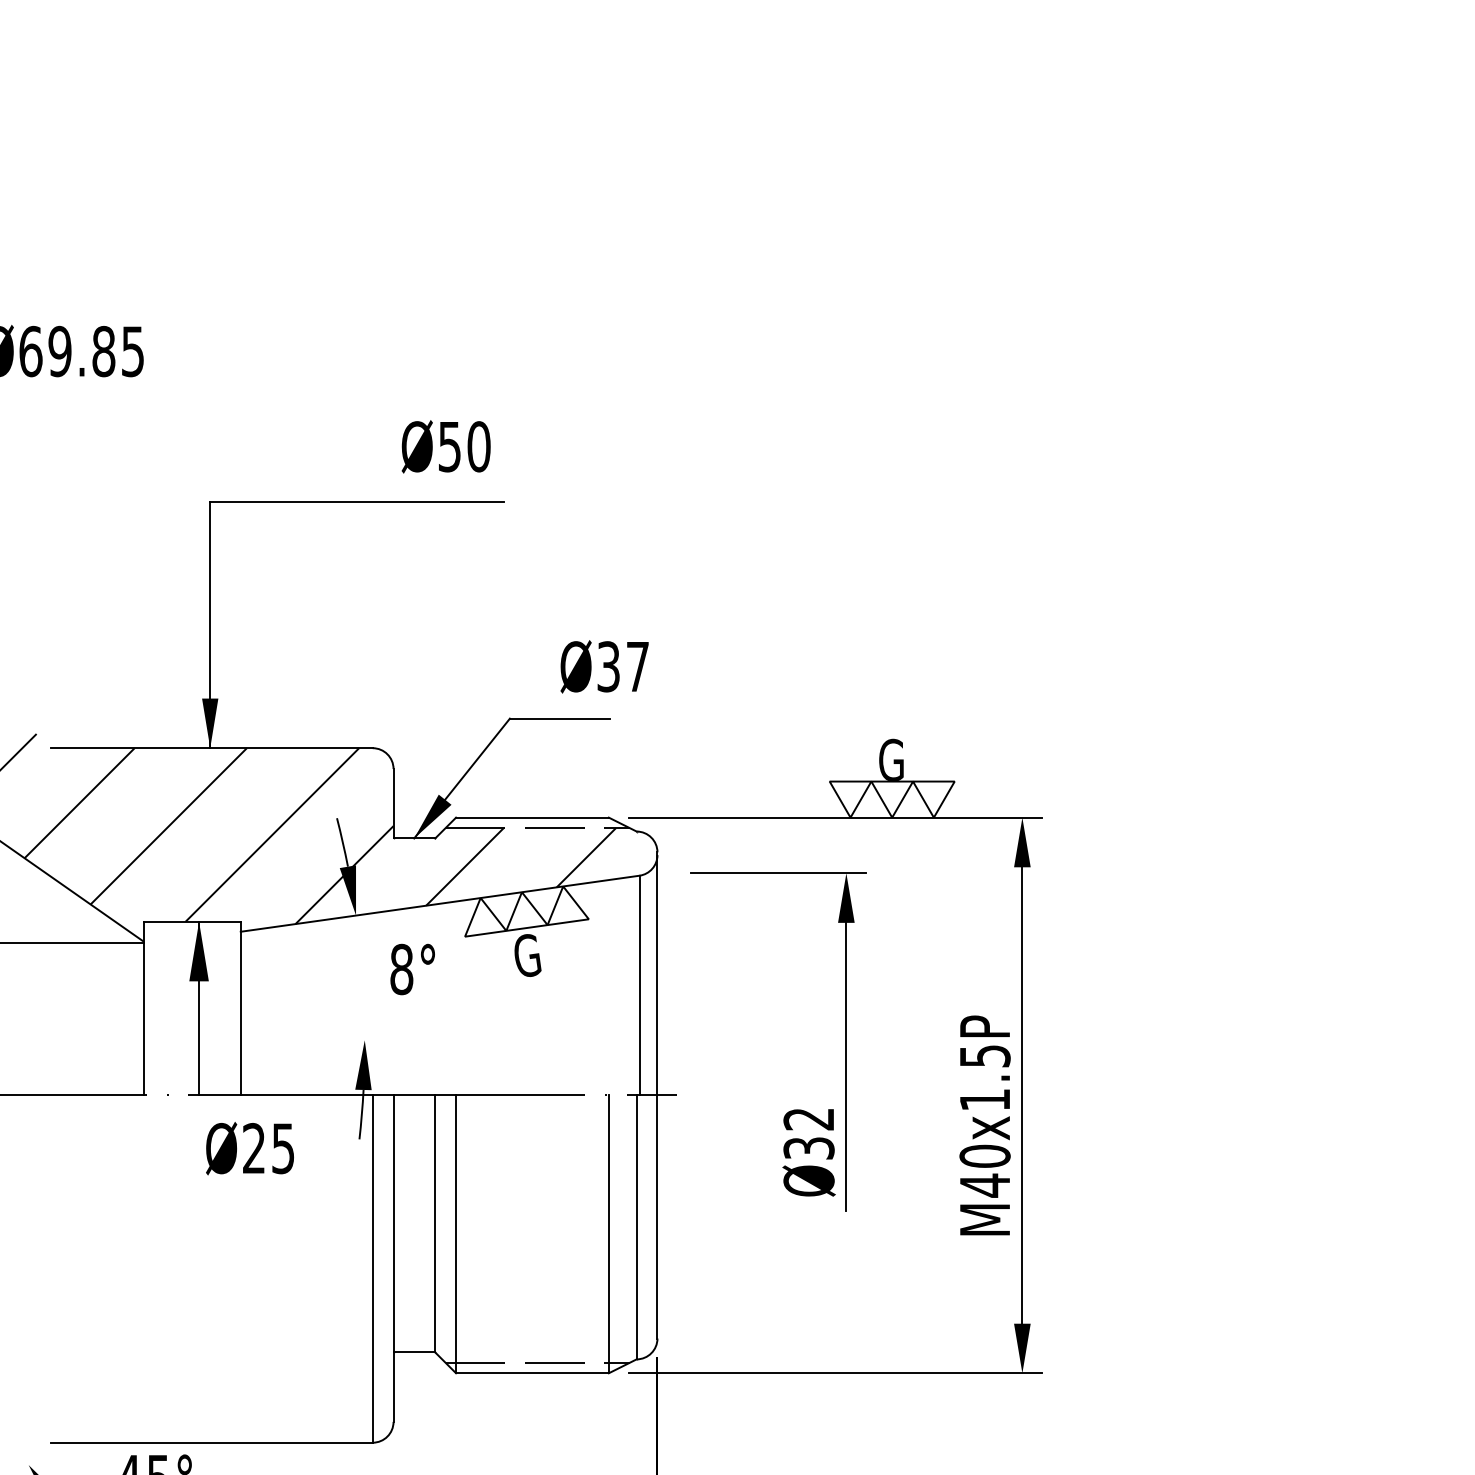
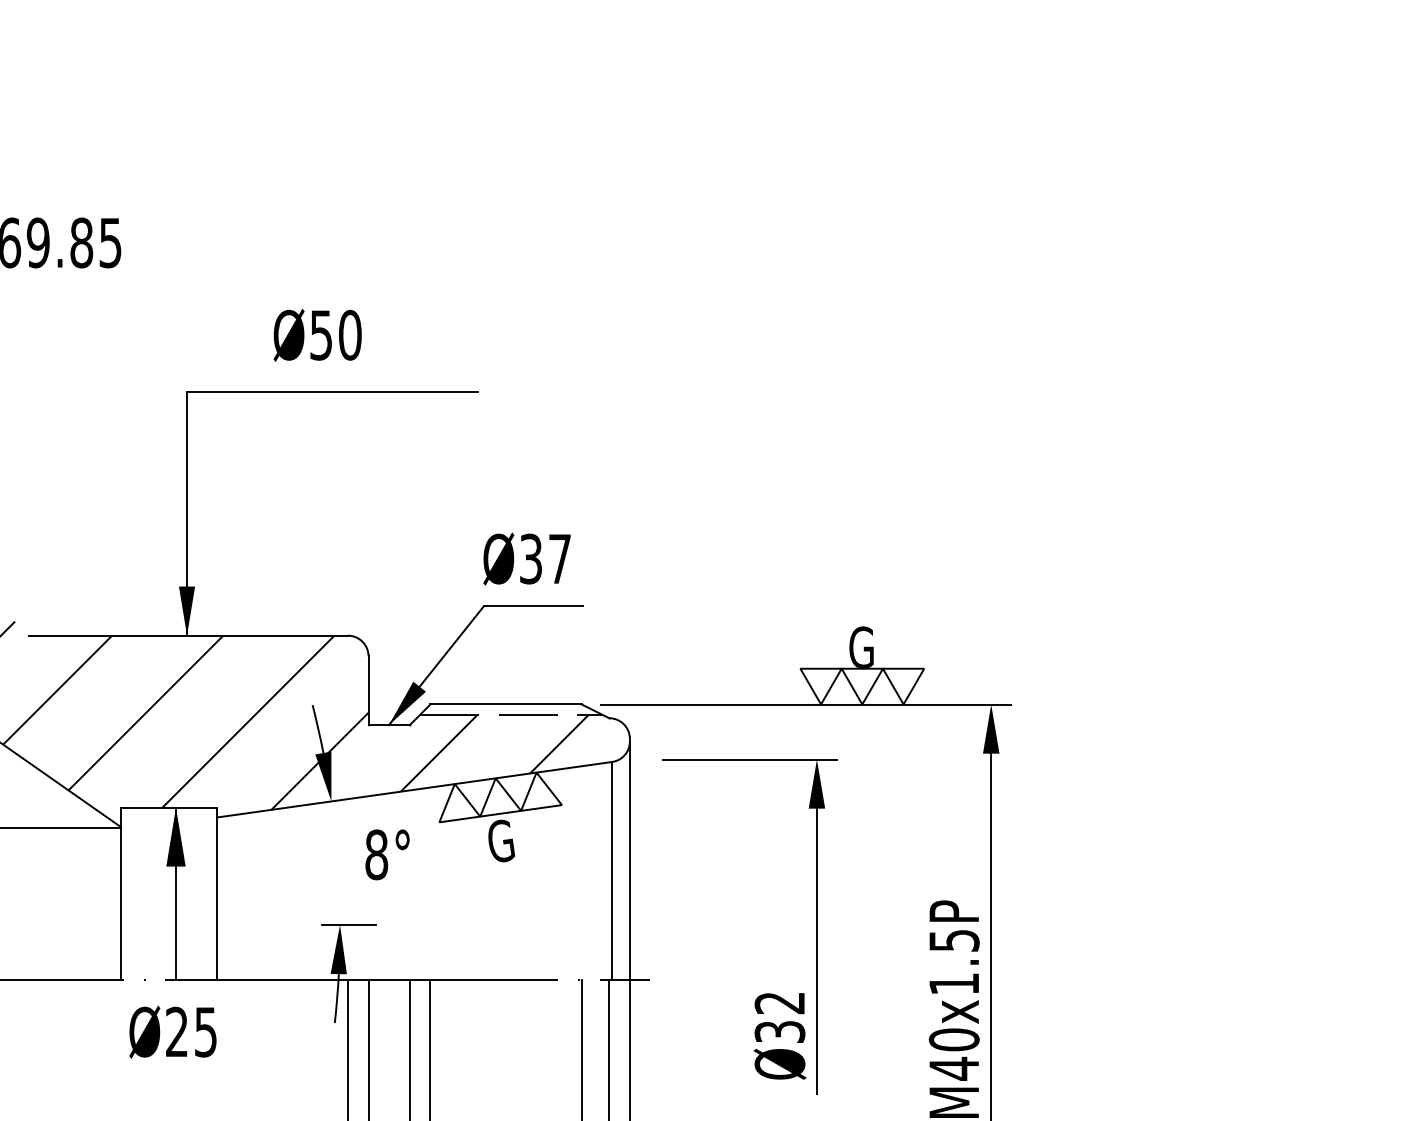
text: (445, 446) -> (317, 334), moved
text: (604, 666) -> (526, 558), moved
line: (373, 1040) -> (348, 925), added
text: (249, 1148) -> (172, 1032), moved

